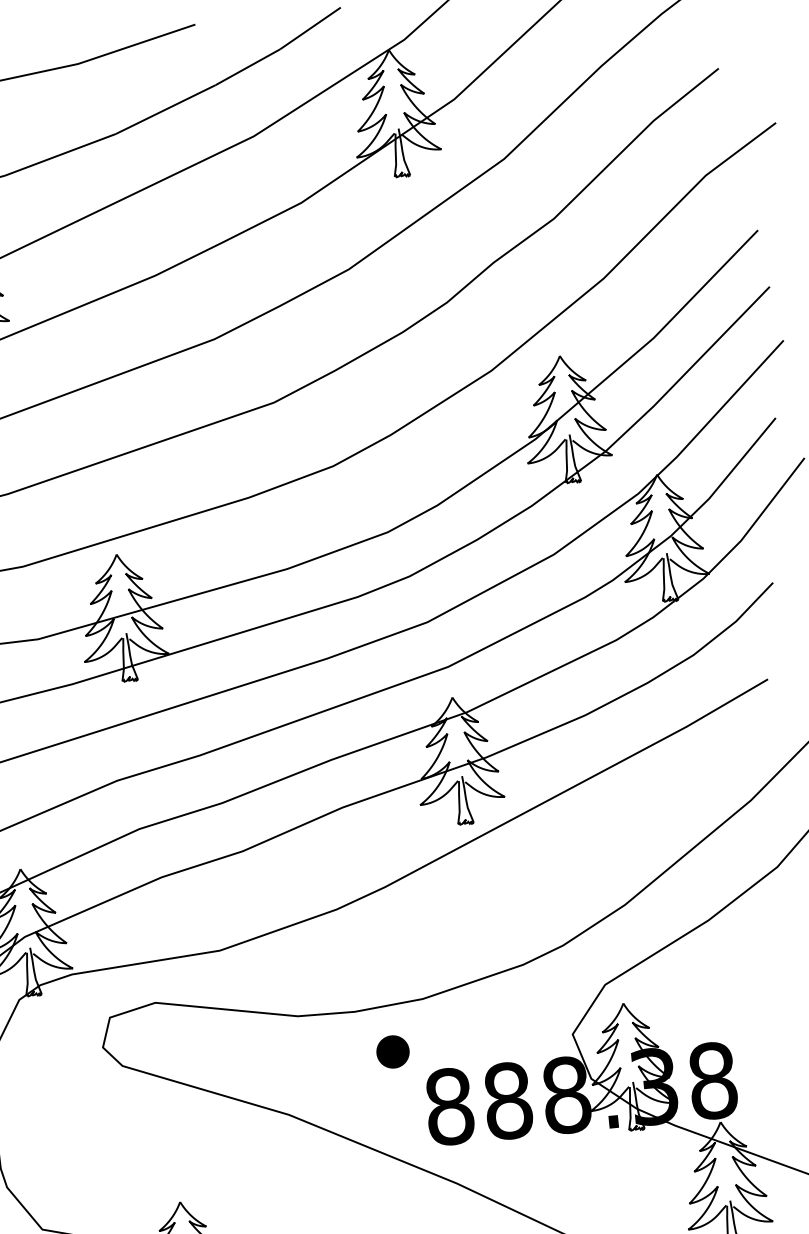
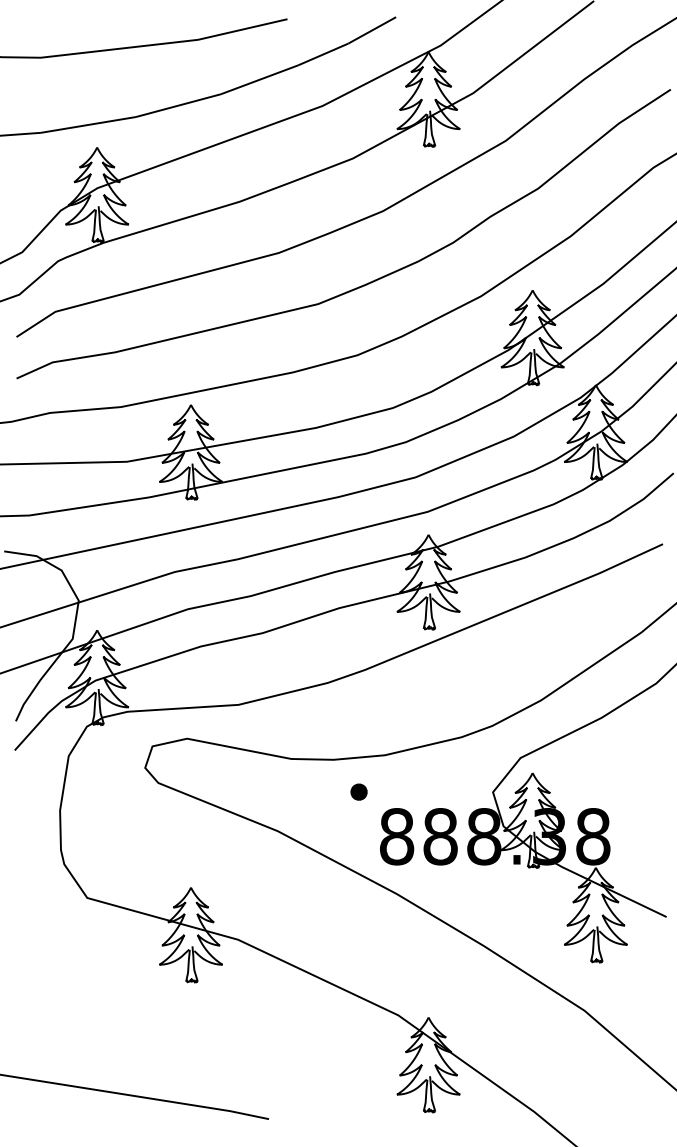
part: (392, 1051) -> (358, 791), size x0.7

